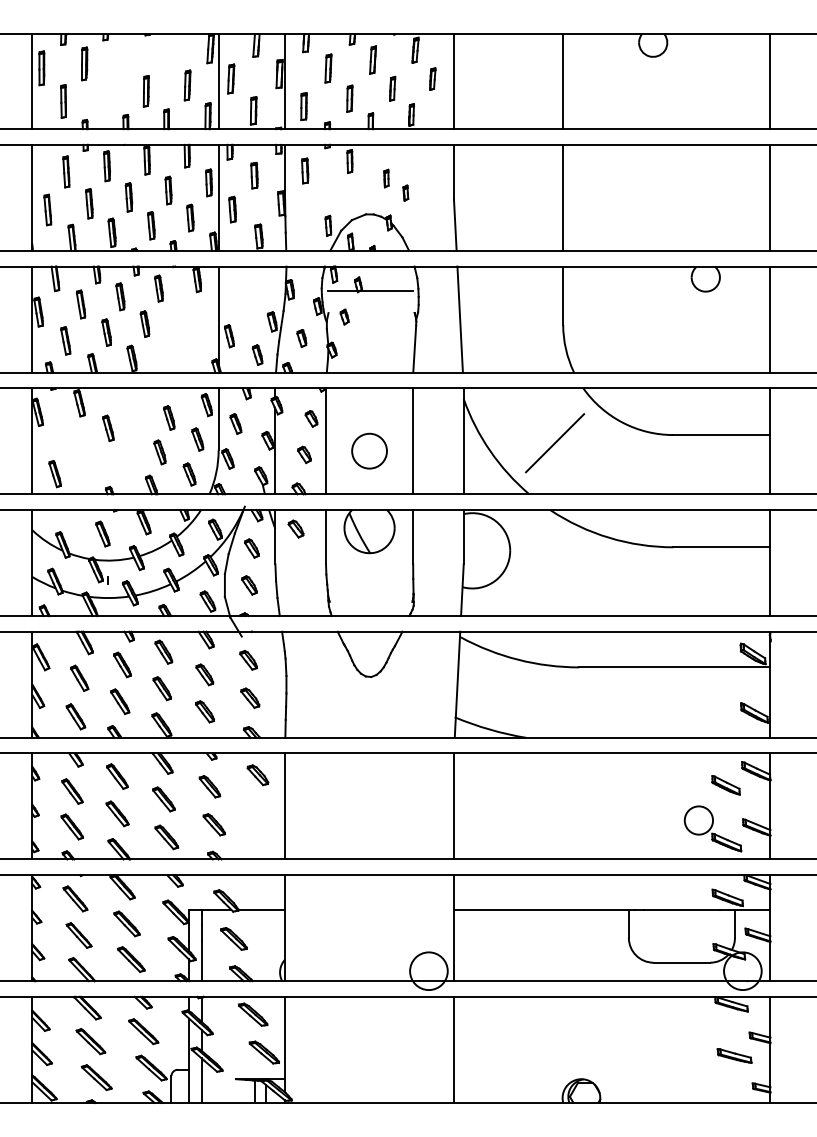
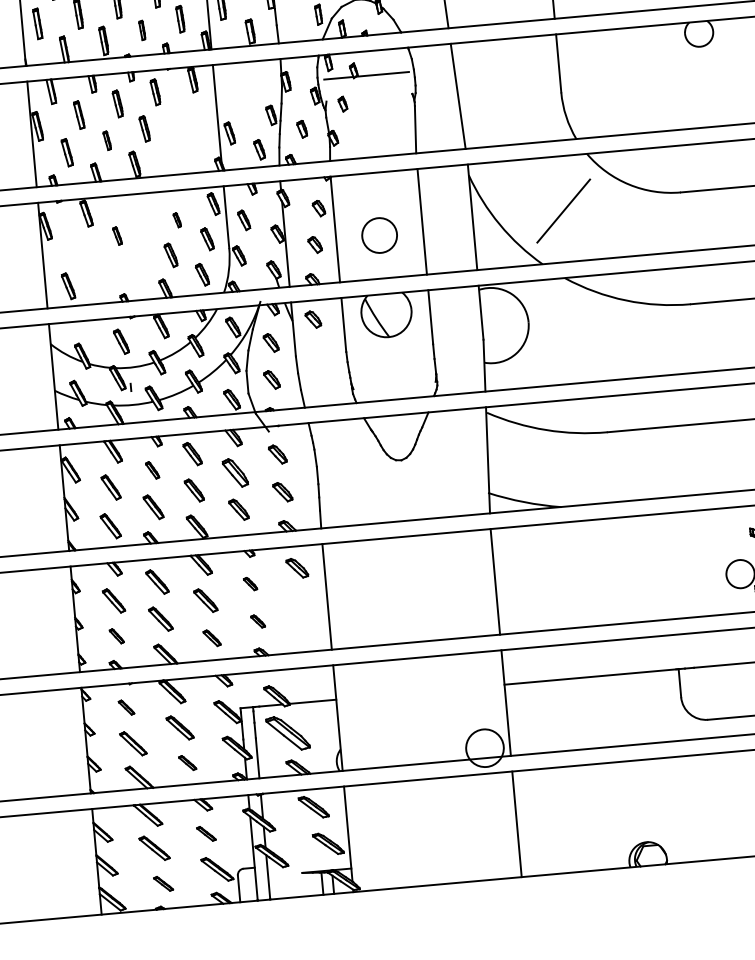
part: (151, 225) -> (142, 30), size x0.7
part: (106, 332) -> (107, 140), size x0.7
part: (169, 417) -> (177, 219), size x0.6
part: (108, 428) -> (117, 236), size x0.7
part: (122, 664) -> (152, 469), size x0.7
part: (204, 674) -> (235, 472), size x1.4
part: (209, 786) -> (250, 583), size x0.6
part: (213, 824) -> (257, 621), size x0.6
part: (71, 826) -> (116, 635), size x0.6
part: (166, 837) -> (211, 638), size x0.7
part: (75, 898) -> (126, 707), size x0.6
part: (233, 938) -> (287, 733), size x1.6
part: (131, 959) -> (187, 762), size x0.6
part: (143, 1031) -> (206, 833), size x0.6
part: (96, 1077) -> (163, 883), size x0.6

